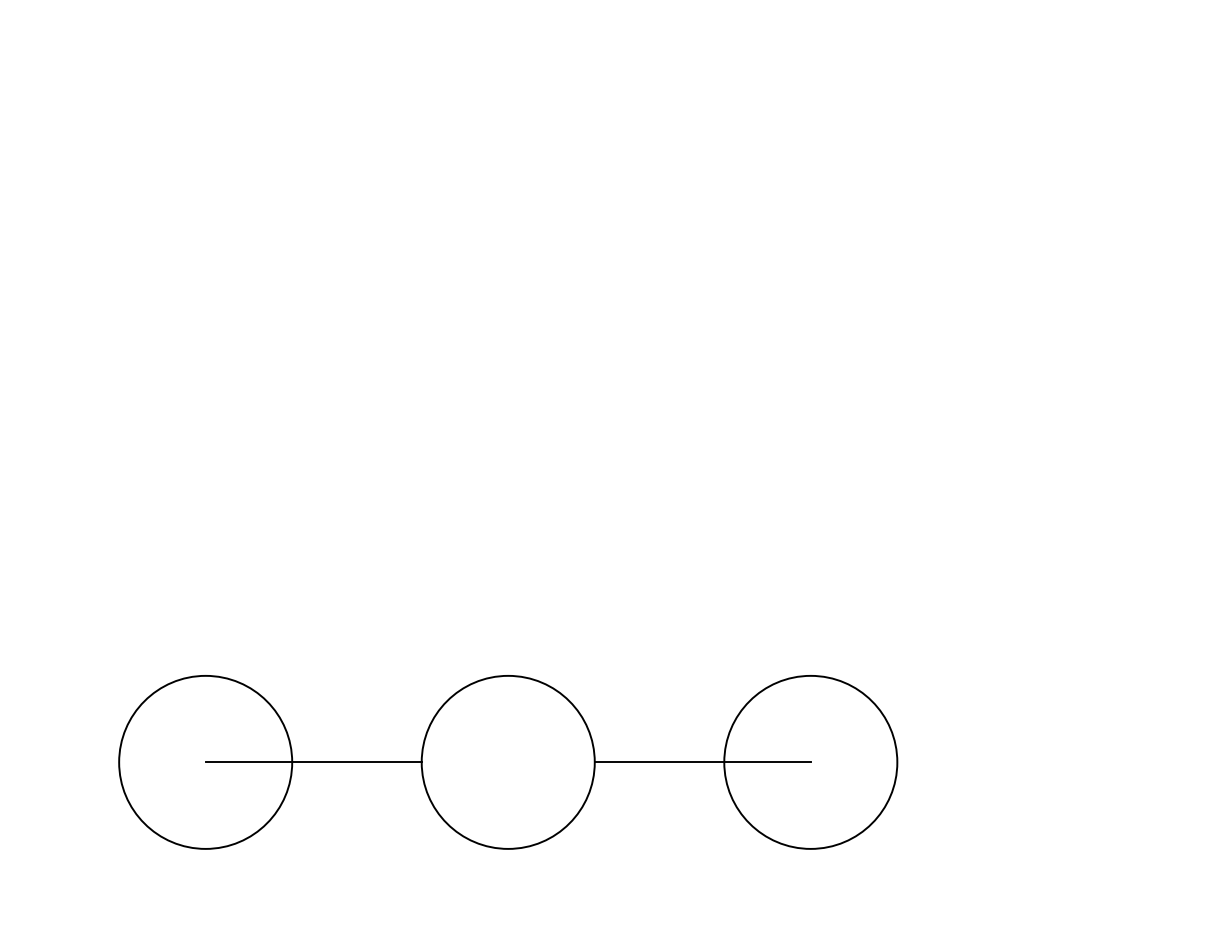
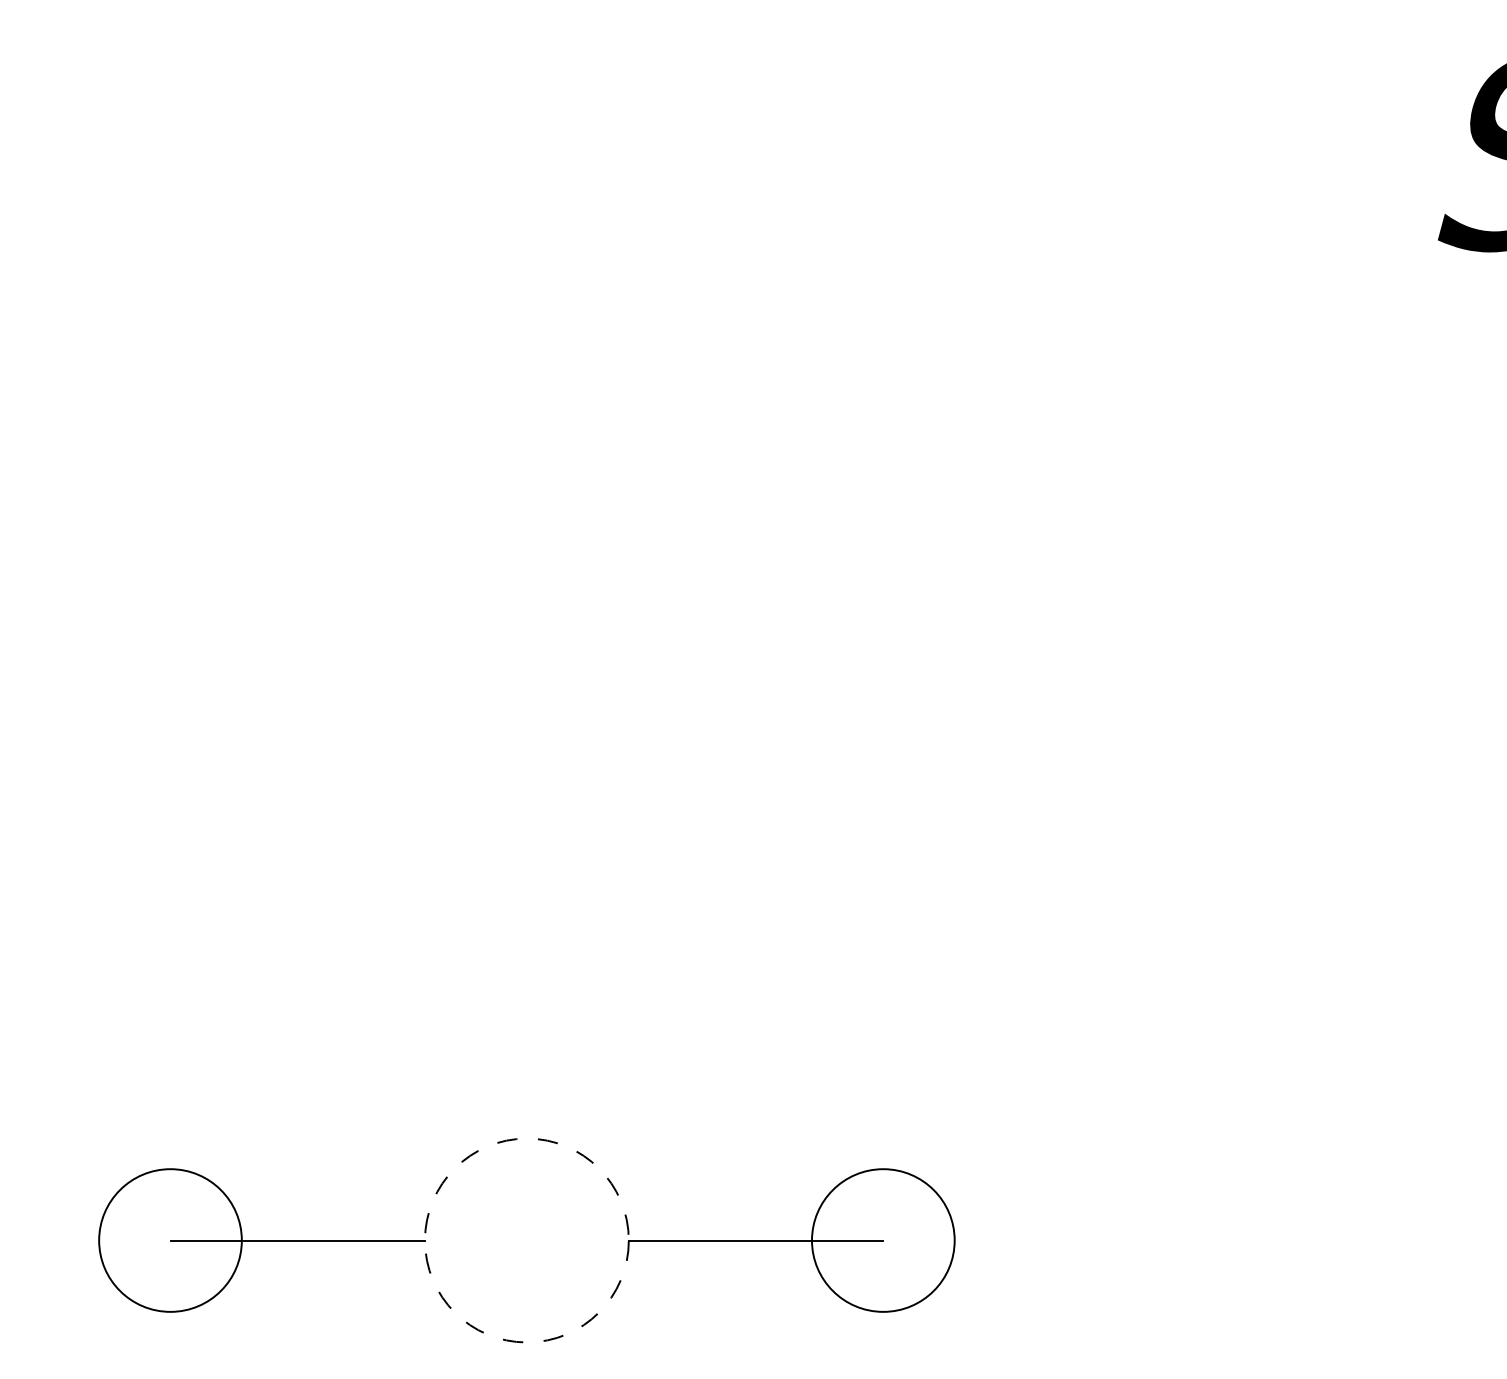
circle: (205, 762) -> (170, 1240), size x0.7
circle: (507, 762) -> (526, 1240), solid -> dashed
circle: (810, 762) -> (883, 1240), size x0.7

